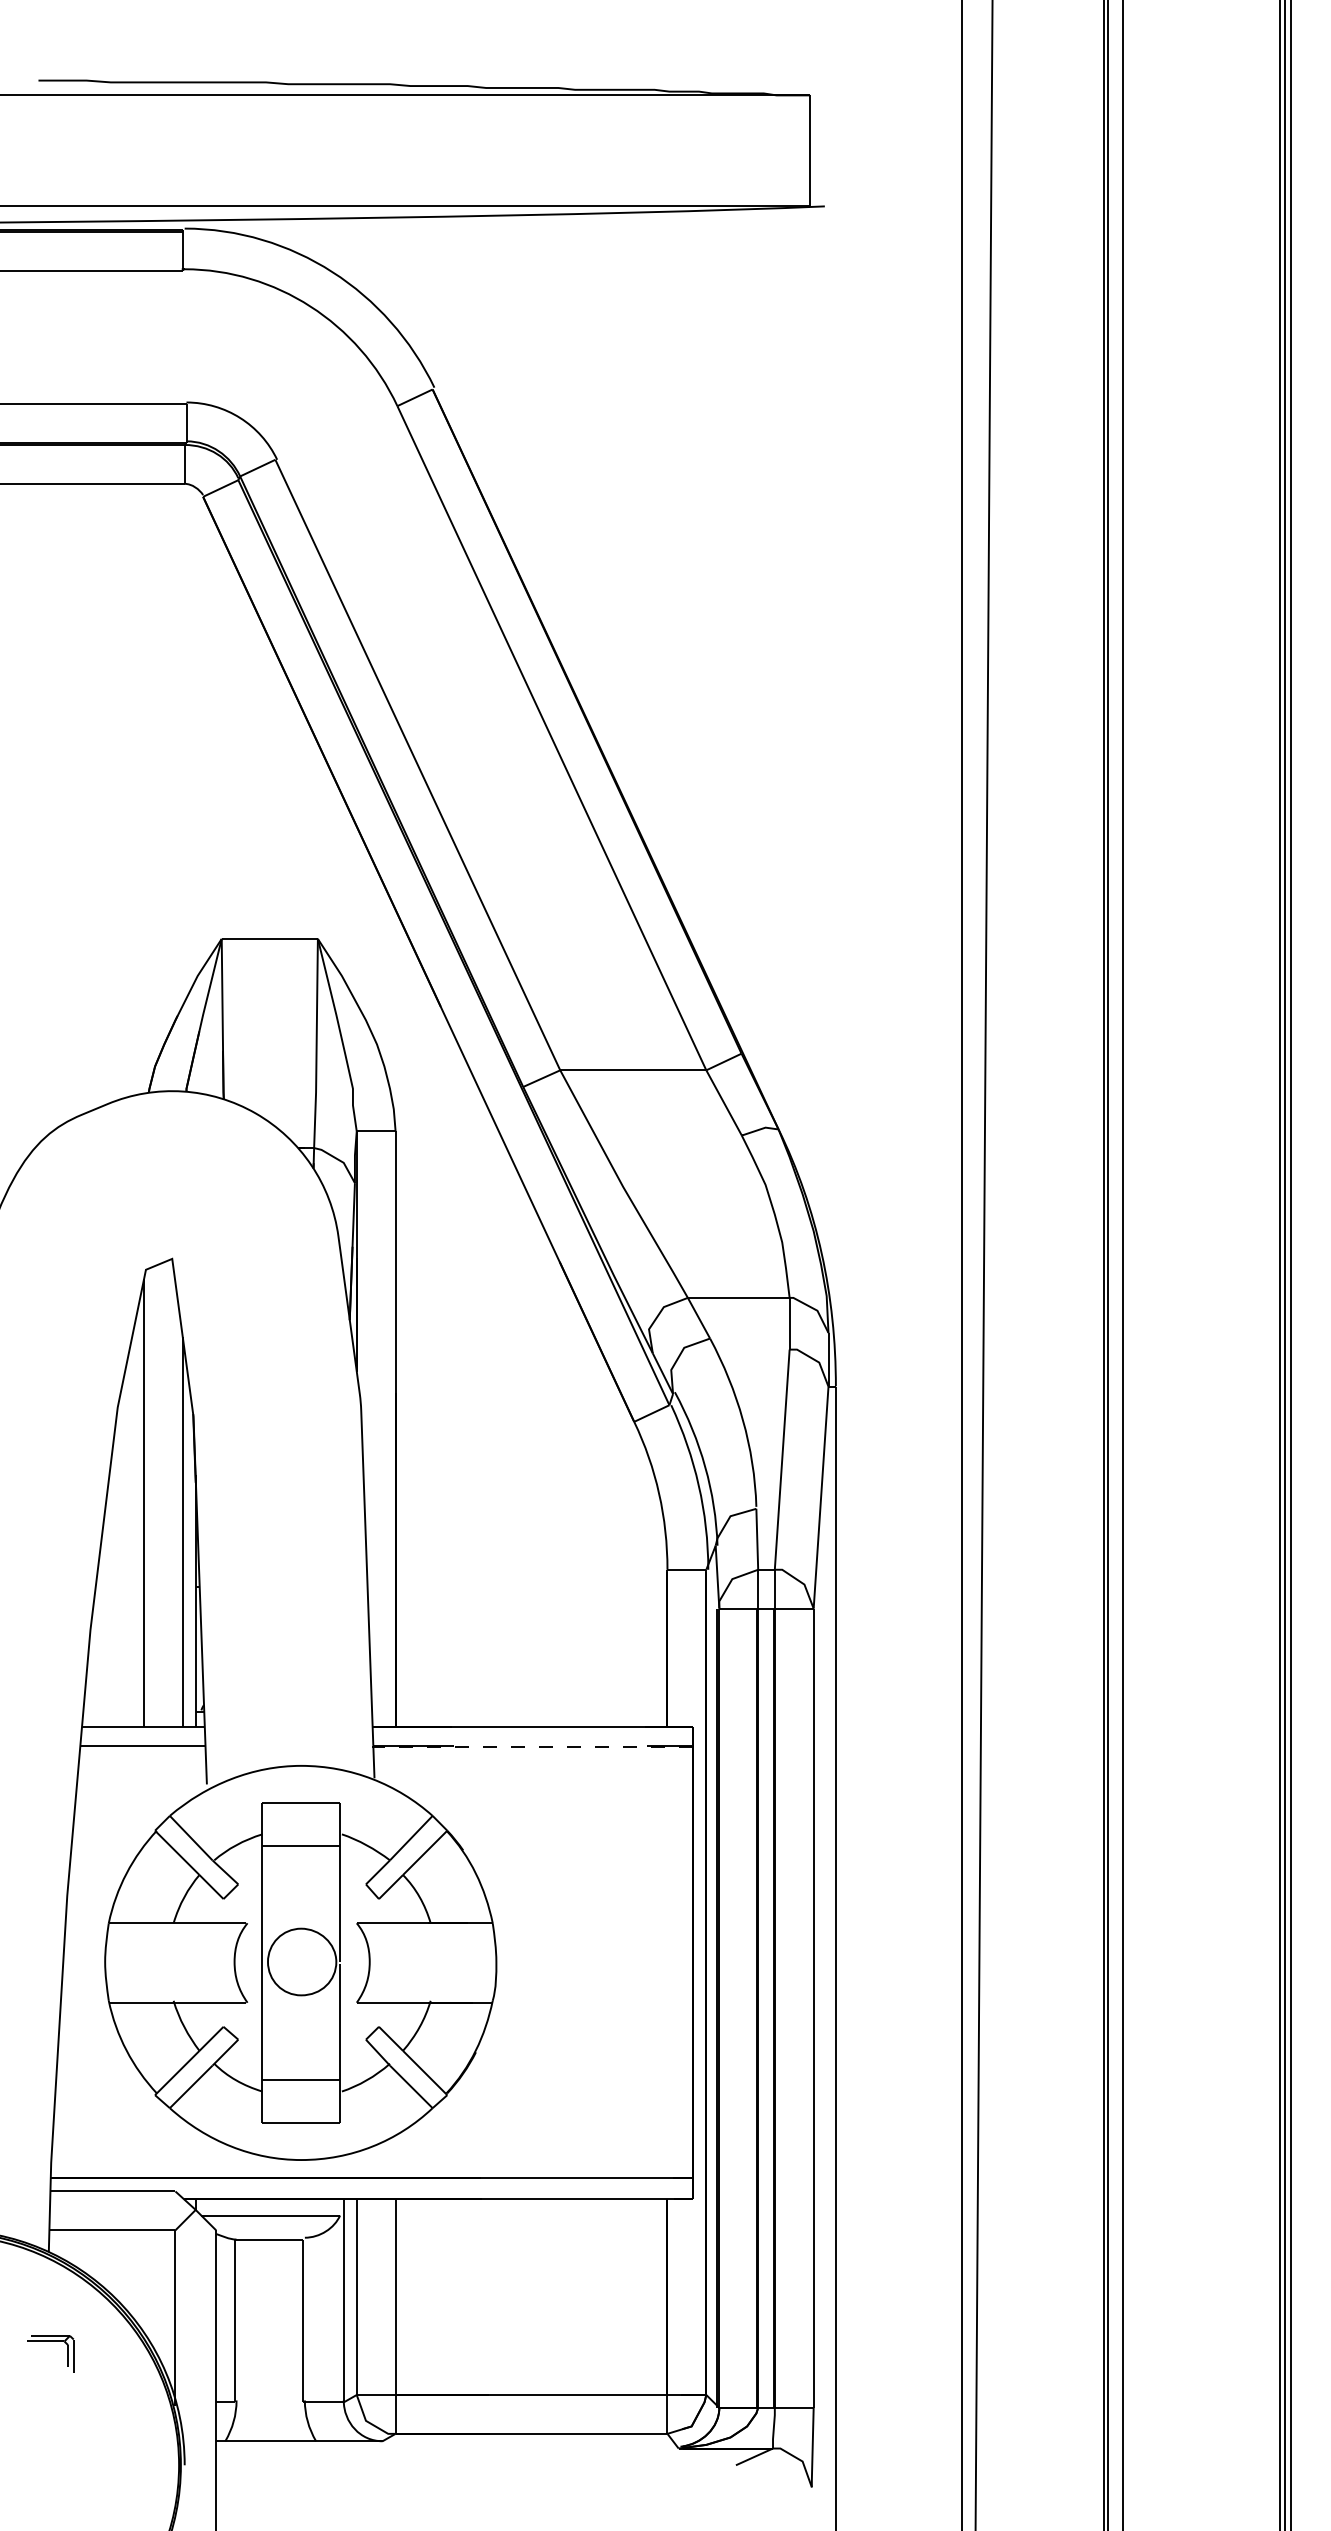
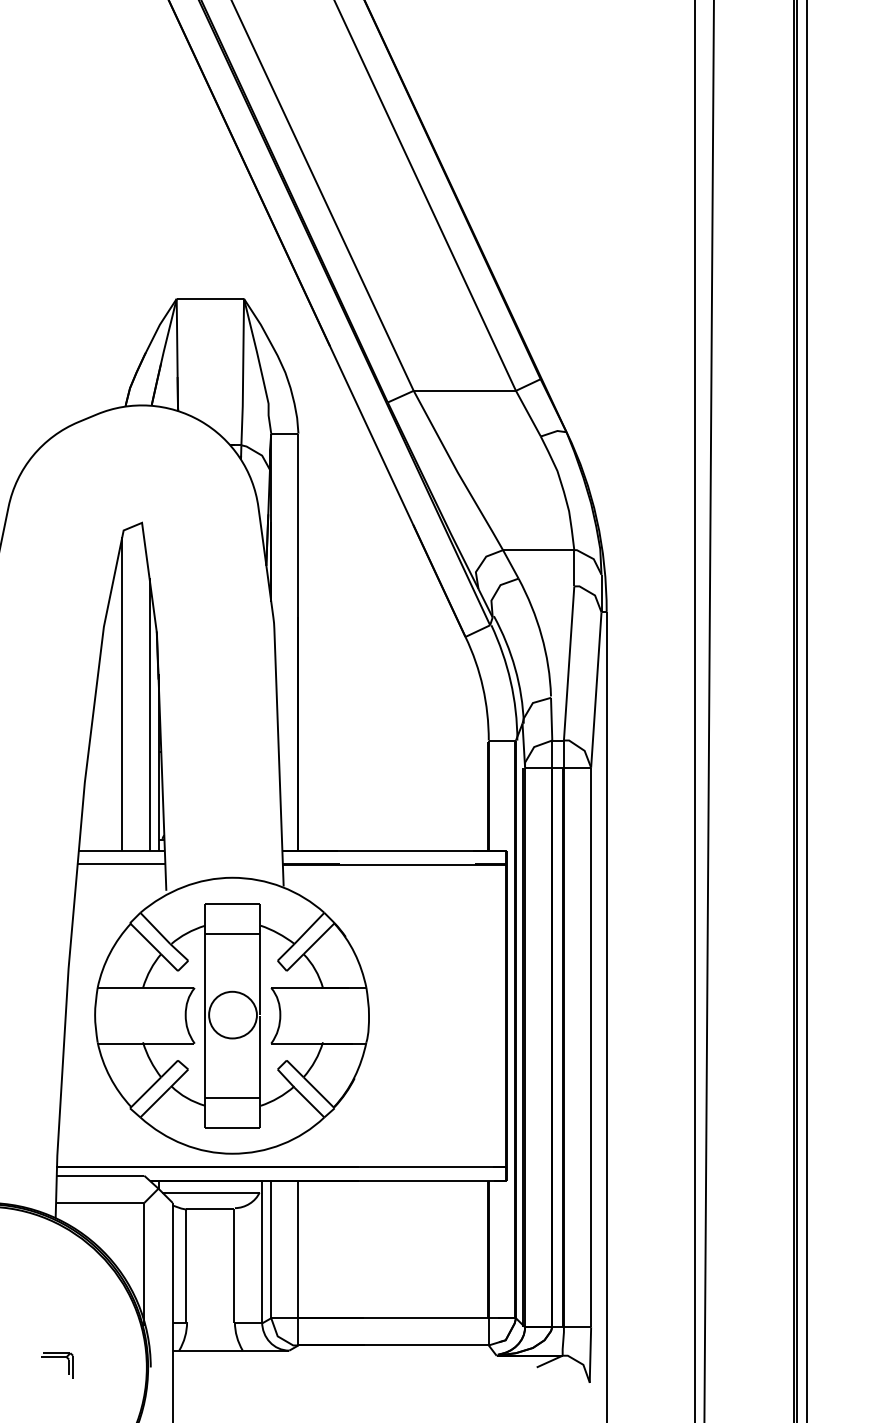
line: (531, 1747) -> (393, 864), dashed -> solid
part: (50, 2341) -> (56, 1357), moved

